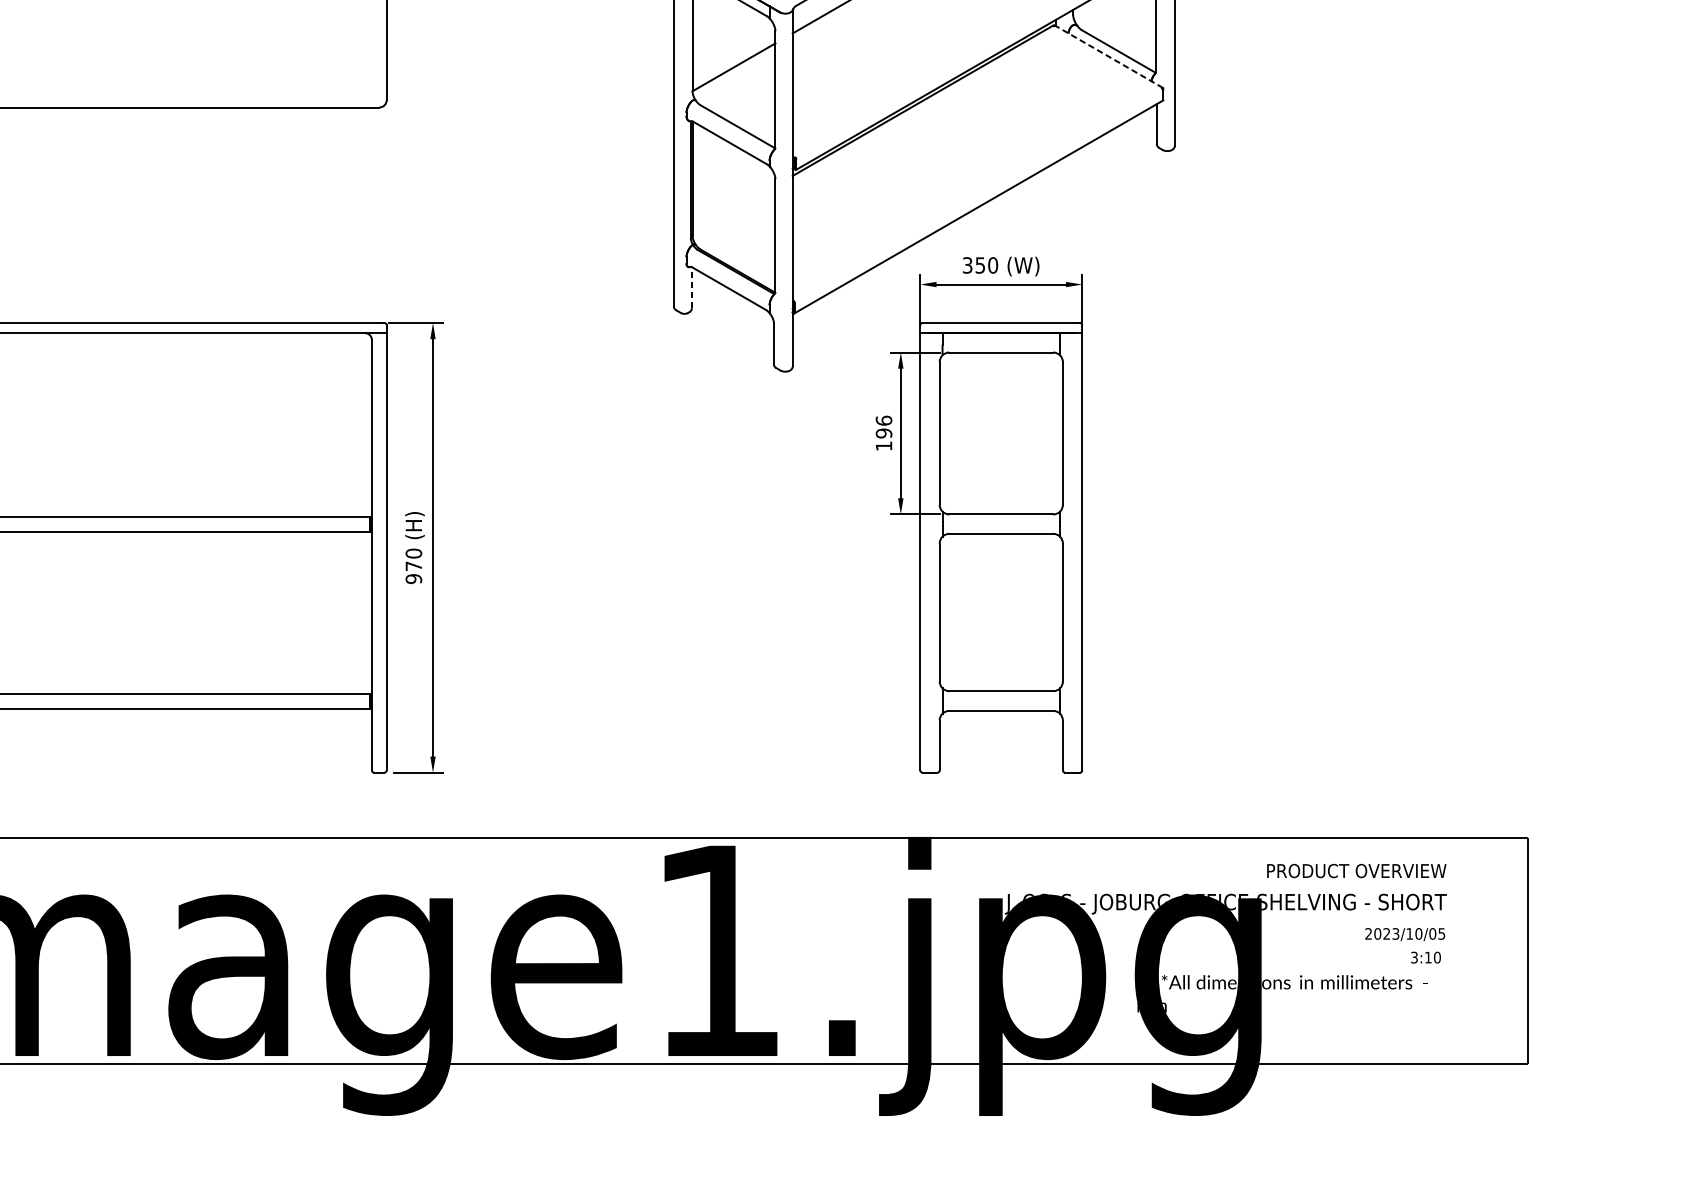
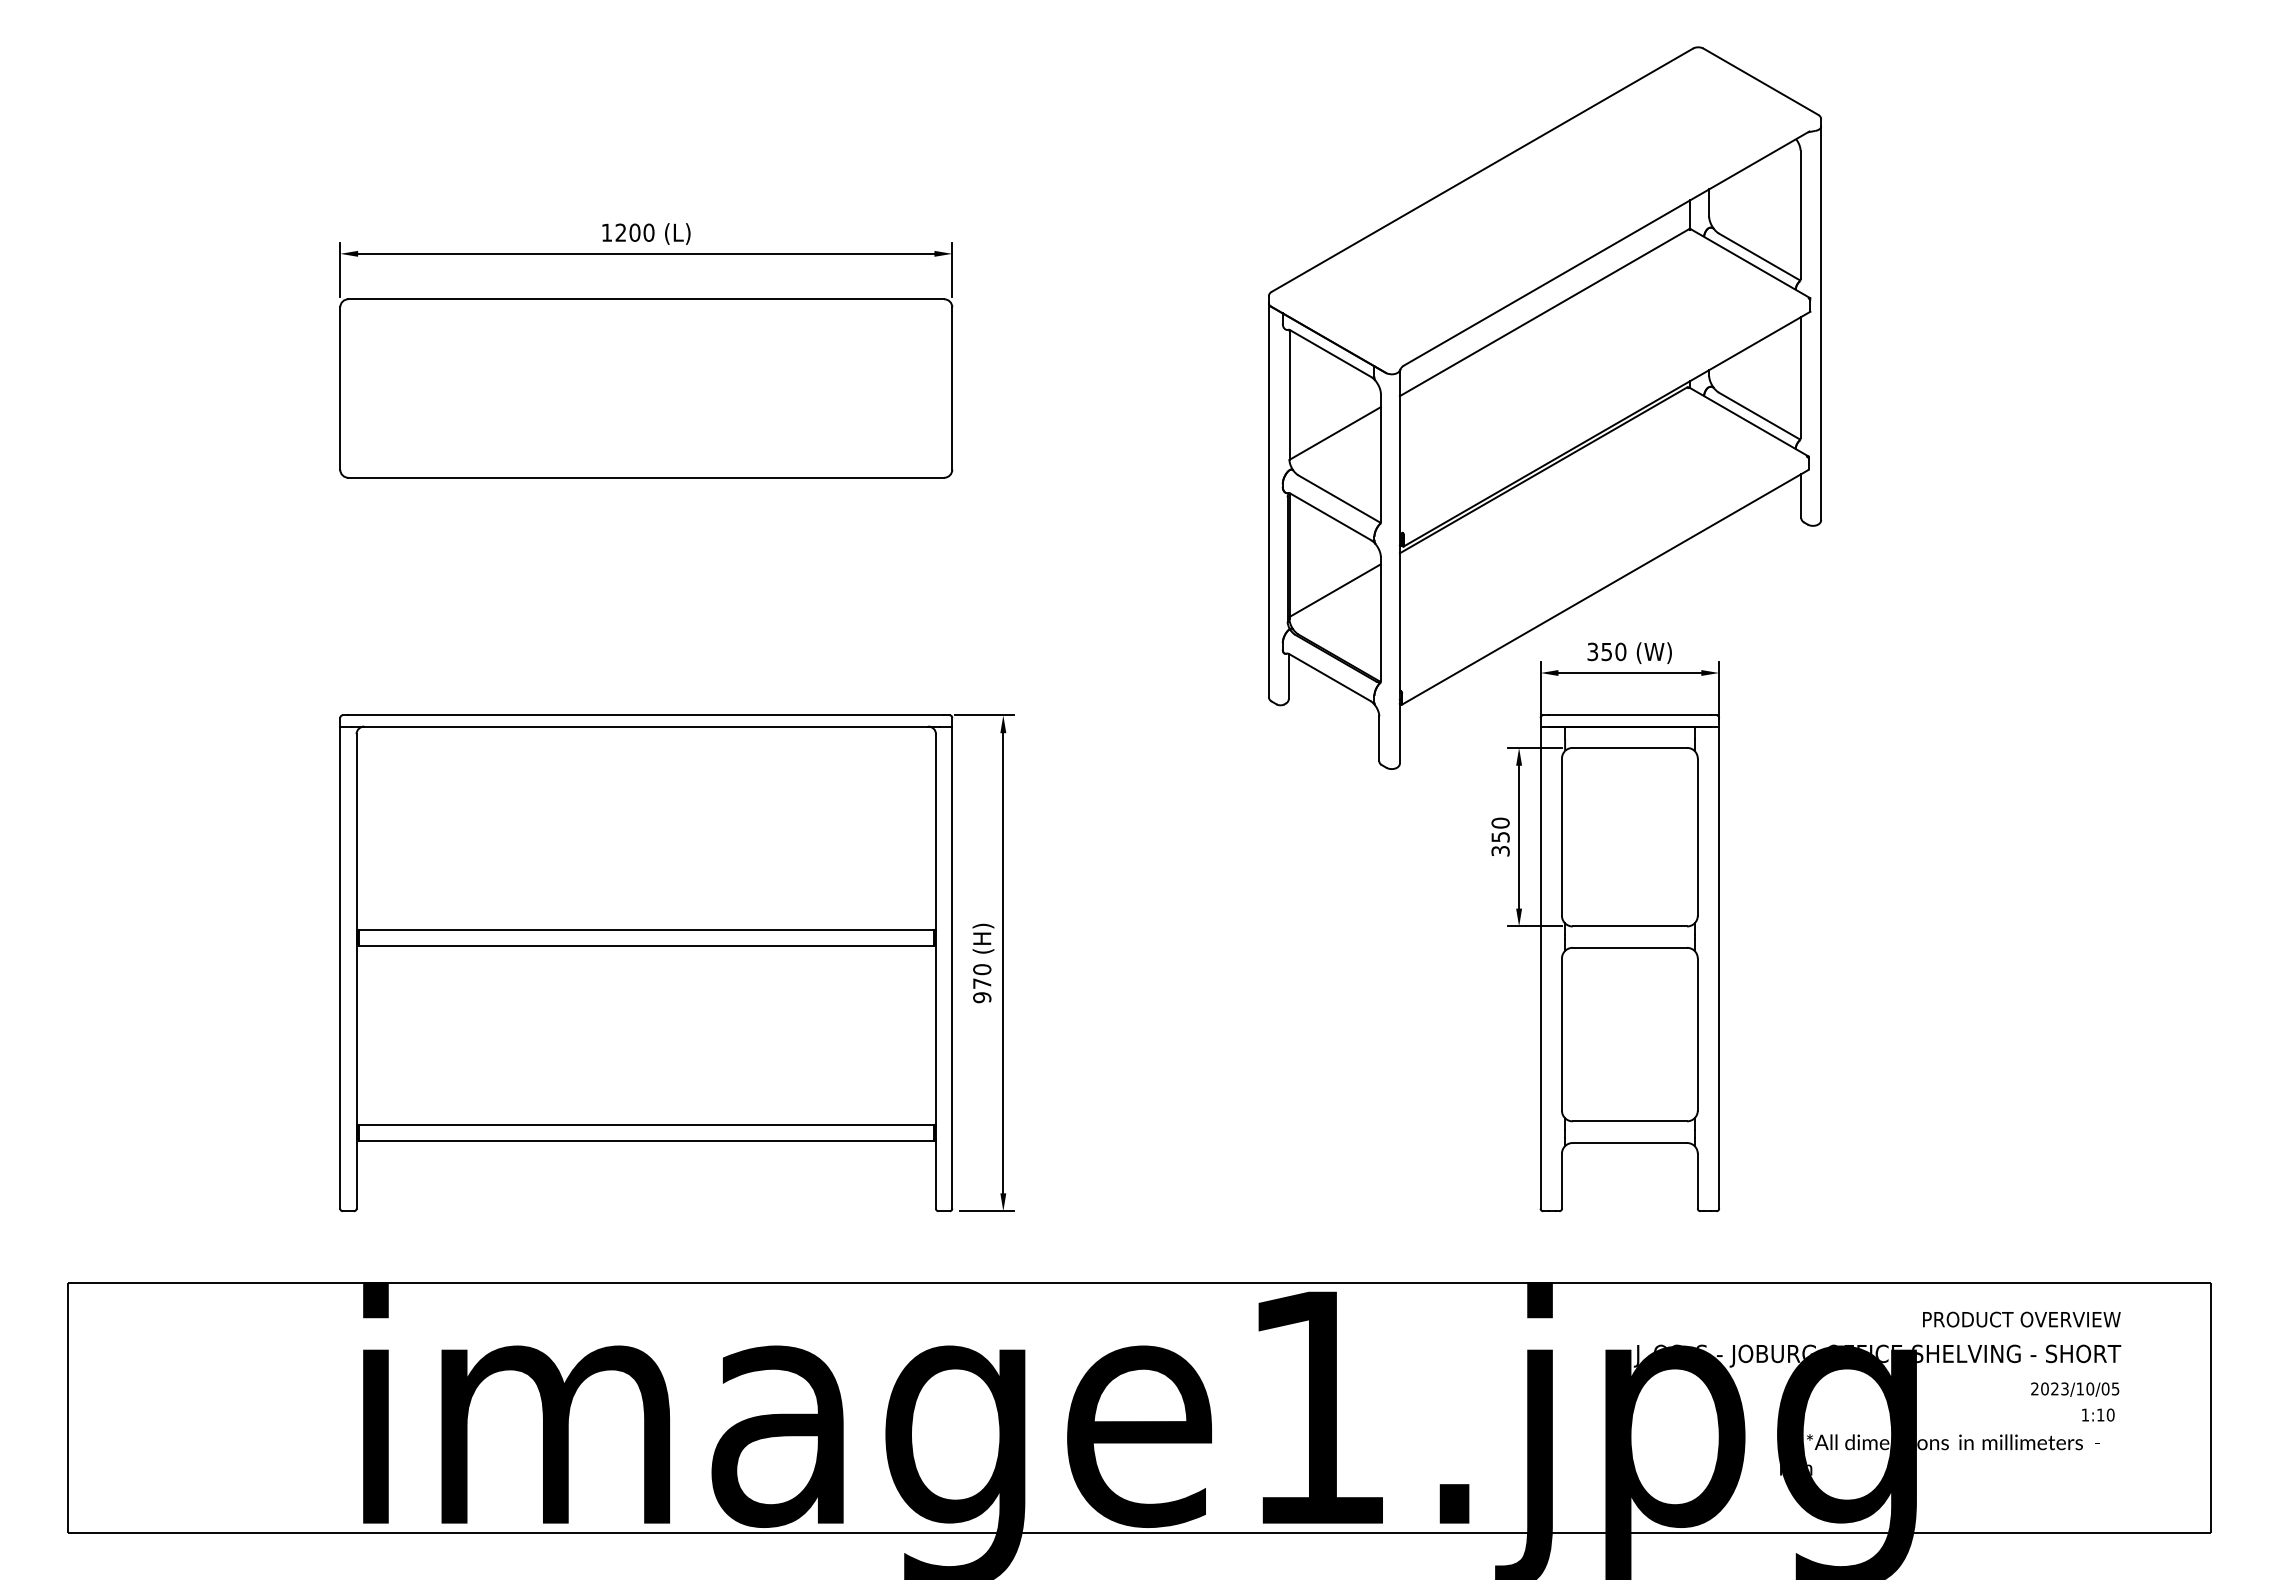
line: (1108, 56) -> (1748, 421), dashed -> solid
line: (733, 209) -> (1334, 590), added
line: (691, 287) -> (1288, 676), dashed -> solid
text: (883, 432) -> (1500, 836), 196 -> 350
text: (1414, 957) -> (2085, 1414), 3:10 -> 1:10

